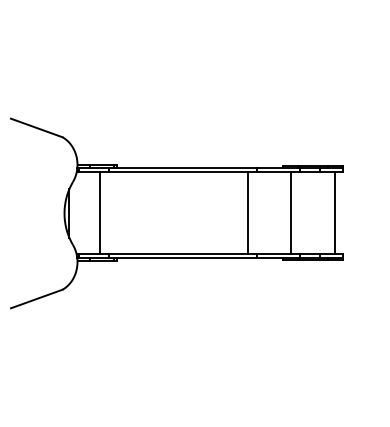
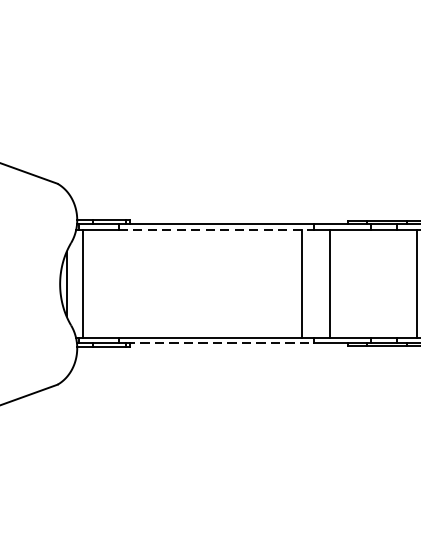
line: (183, 172) -> (216, 230), solid -> dashed
line: (99, 213) -> (82, 284), moved
line: (290, 213) -> (329, 284), moved
line: (186, 258) -> (220, 343), solid -> dashed

